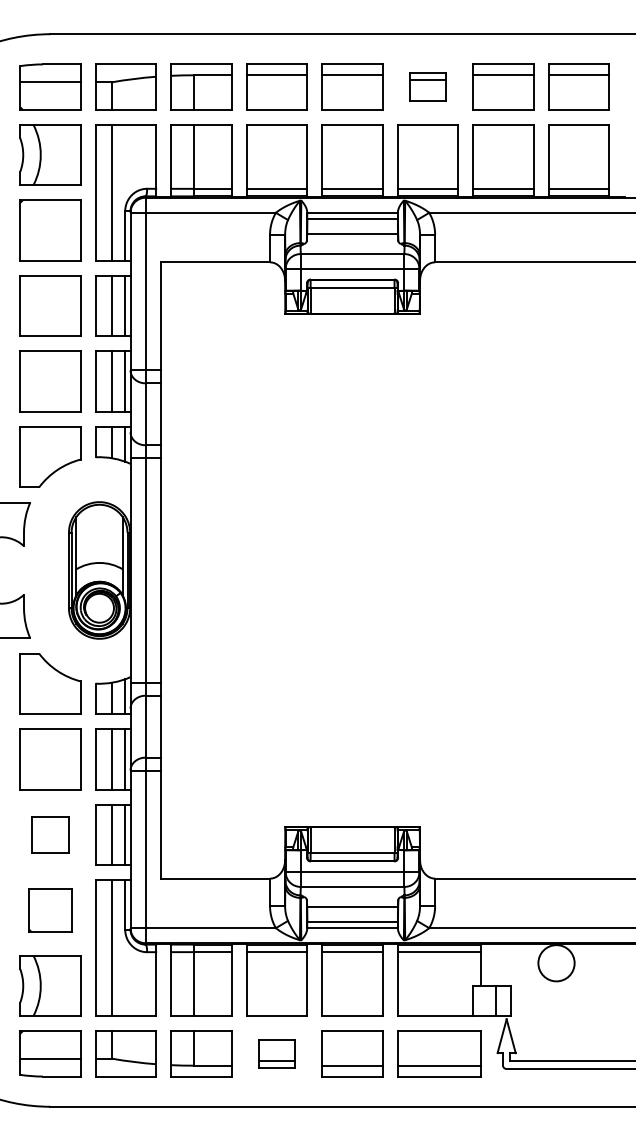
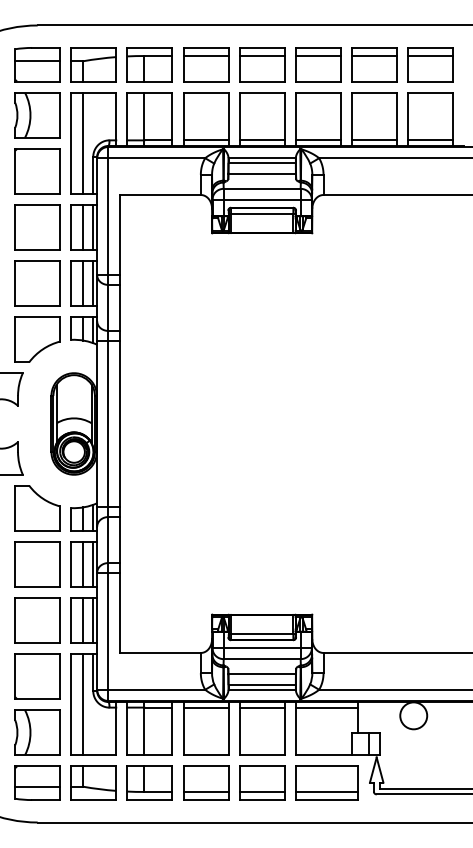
part: (427, 86) -> (317, 64), size x1.67
part: (50, 834) -> (37, 620), size x1.67
part: (50, 910) -> (37, 676), size x1.43
part: (276, 1053) -> (205, 782), size x1.67

